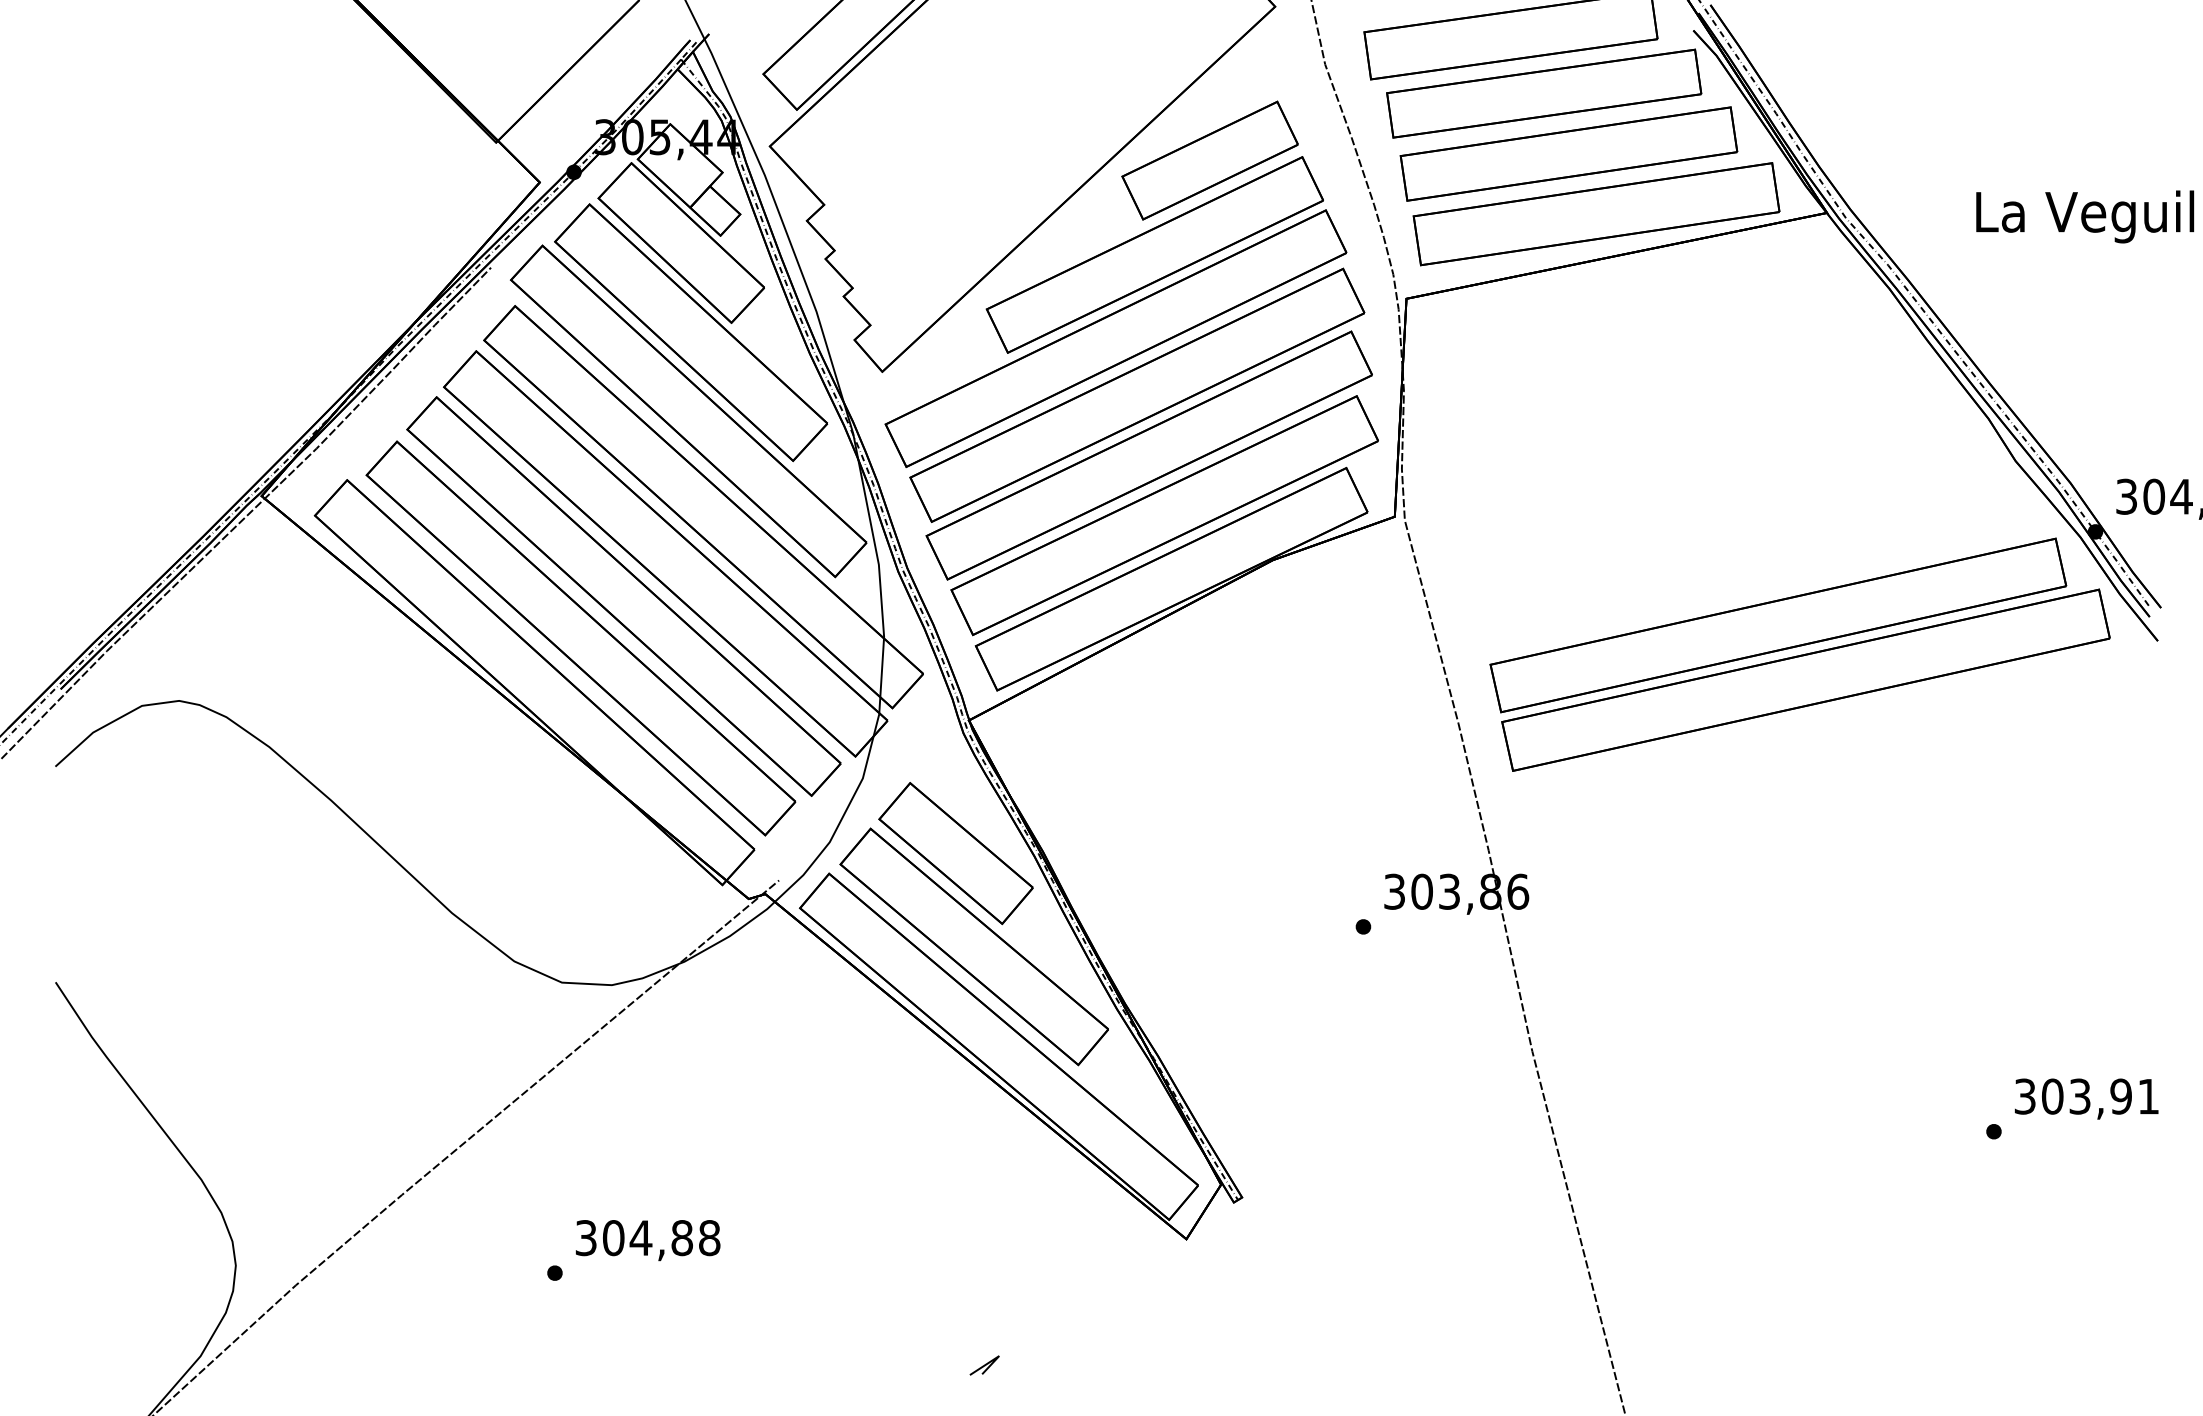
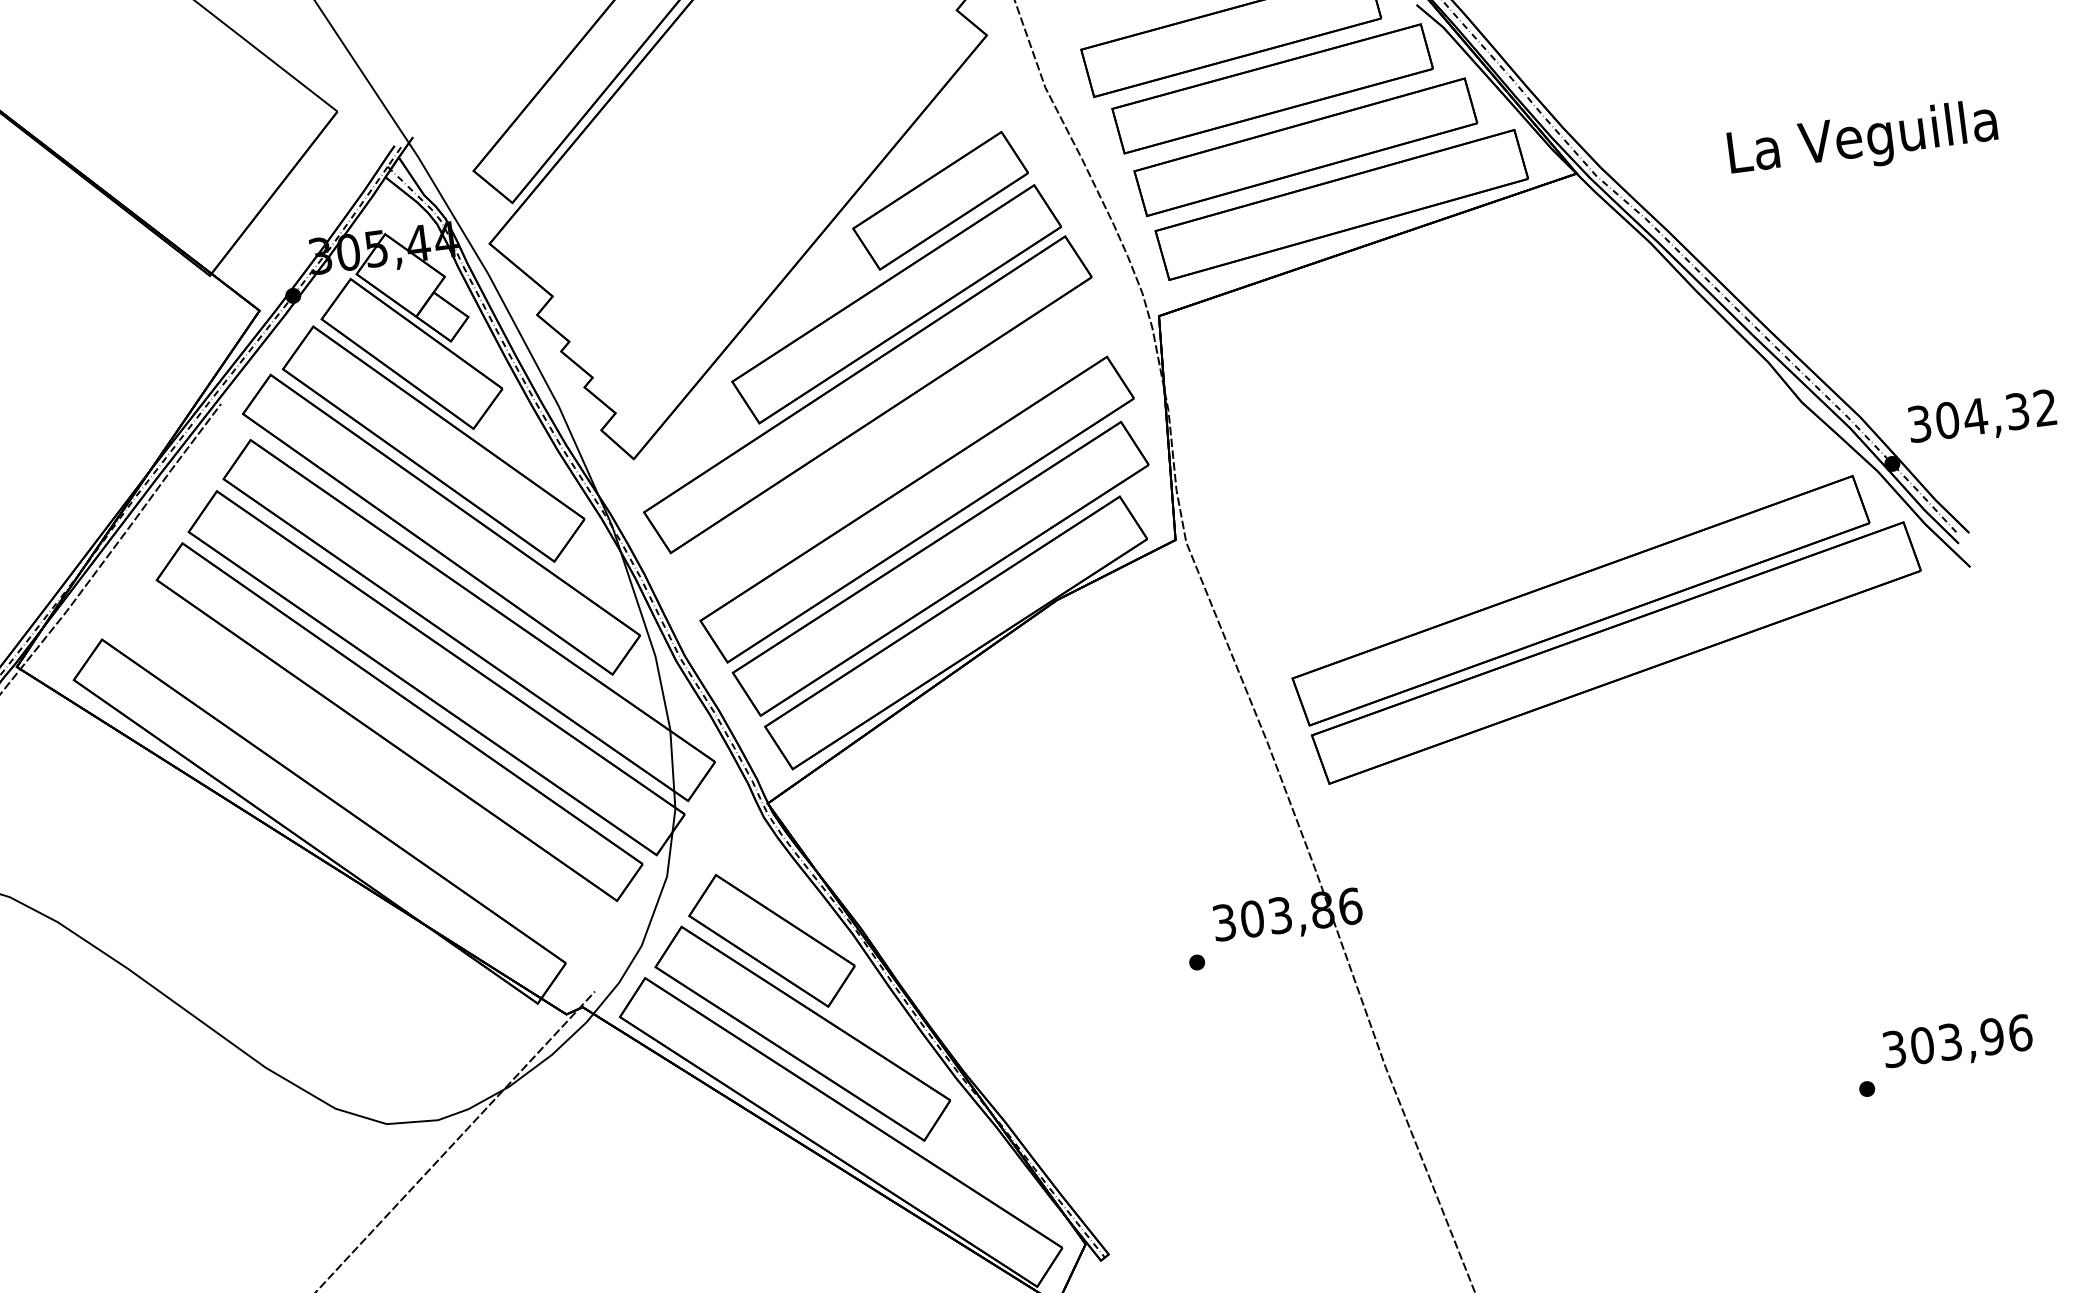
part: (1137, 394) -> (897, 448), removed
part: (580, 638) -> (360, 770), removed
text: (2148, 1096) -> (2020, 1032), 303,91 -> 303,96

